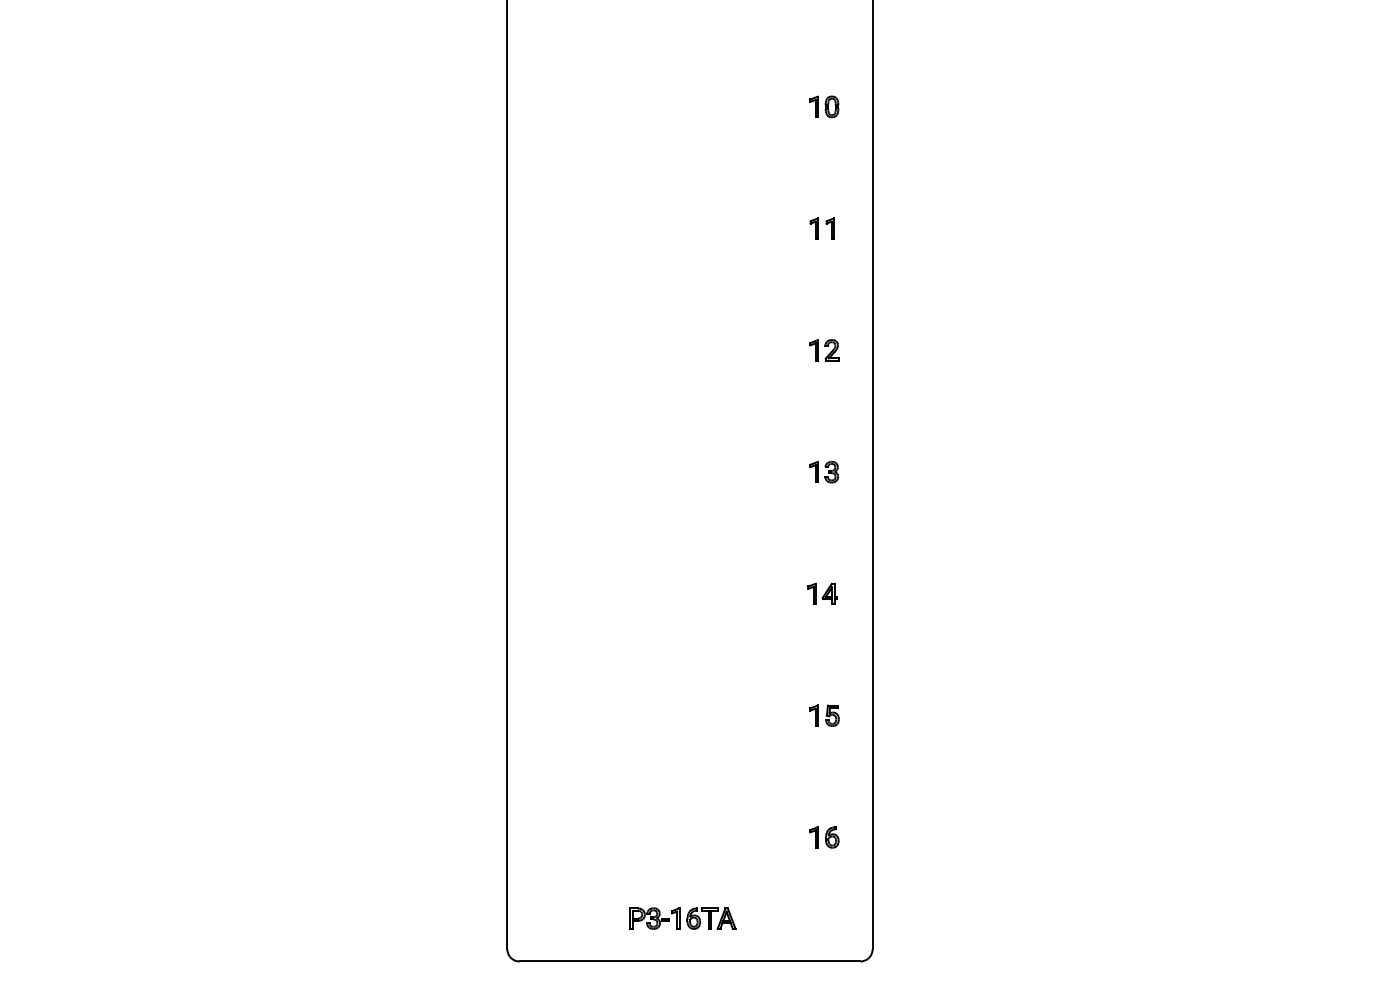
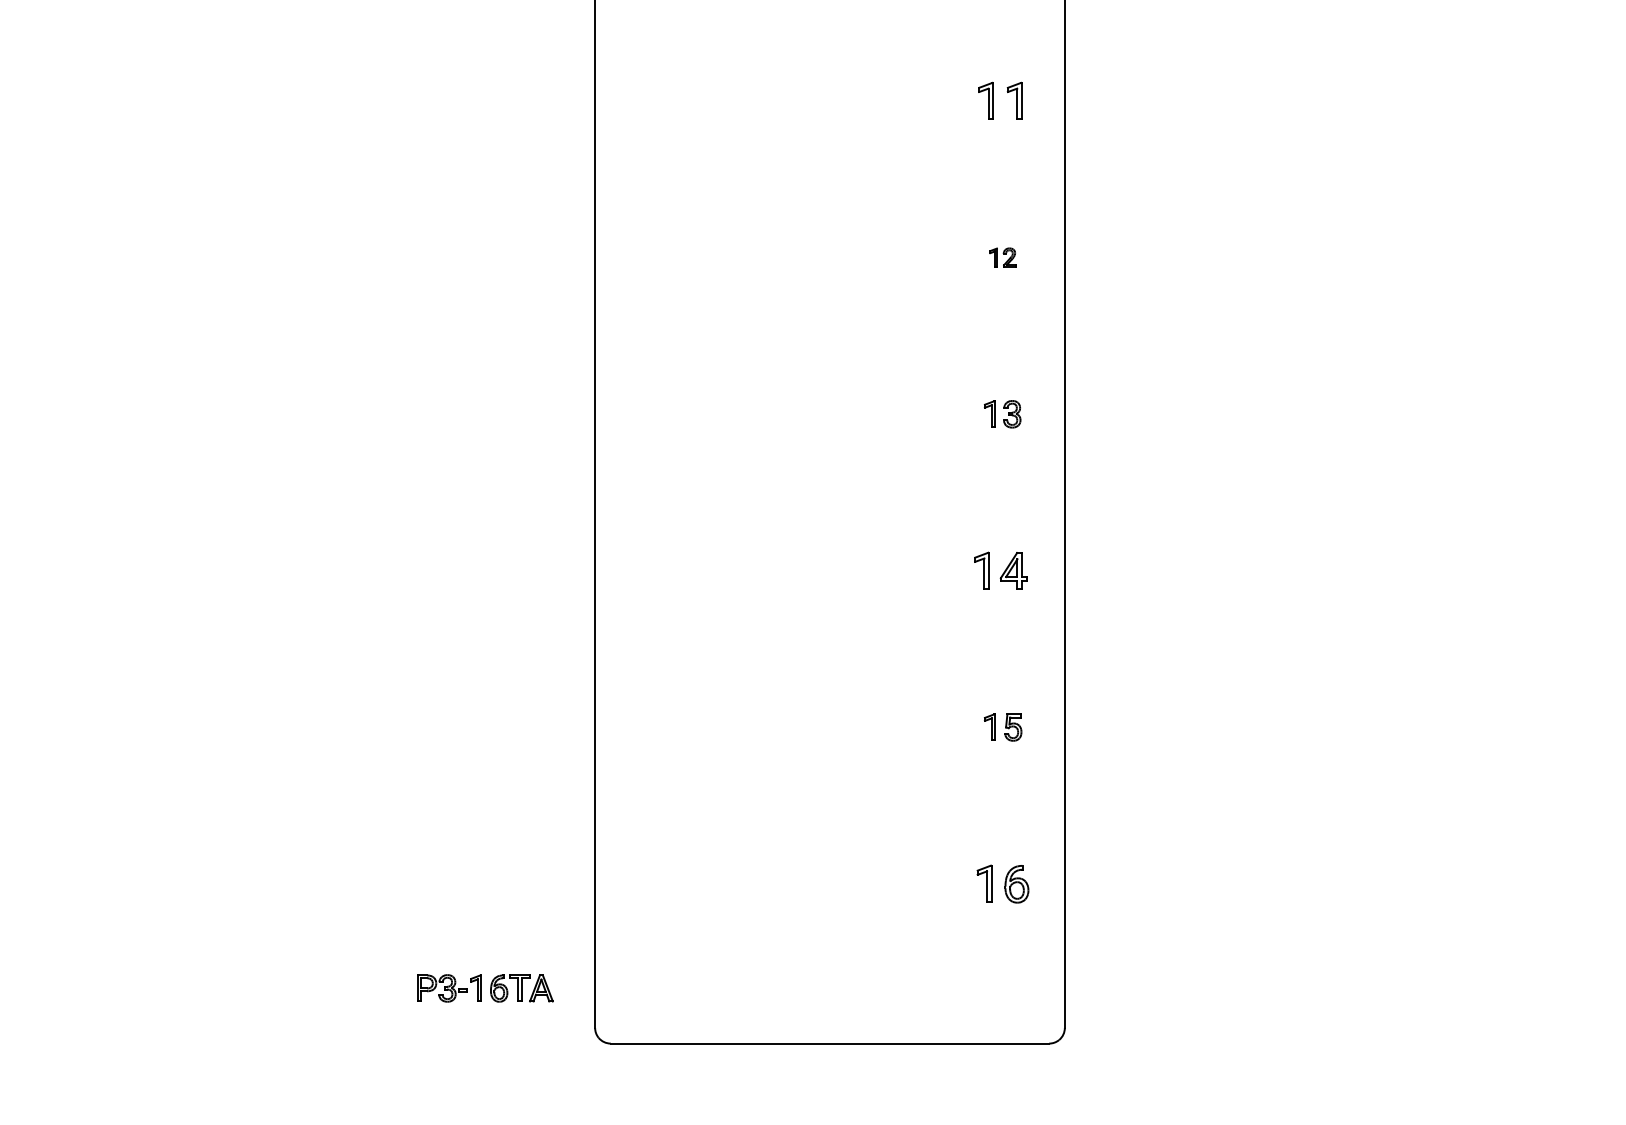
part: (821, 228) -> (999, 100), size x1.4
part: (824, 350) -> (1002, 257), size x0.7
part: (822, 593) -> (1000, 570), size x1.4
part: (824, 837) -> (1002, 884), size x1.4
part: (682, 918) -> (484, 988), moved

